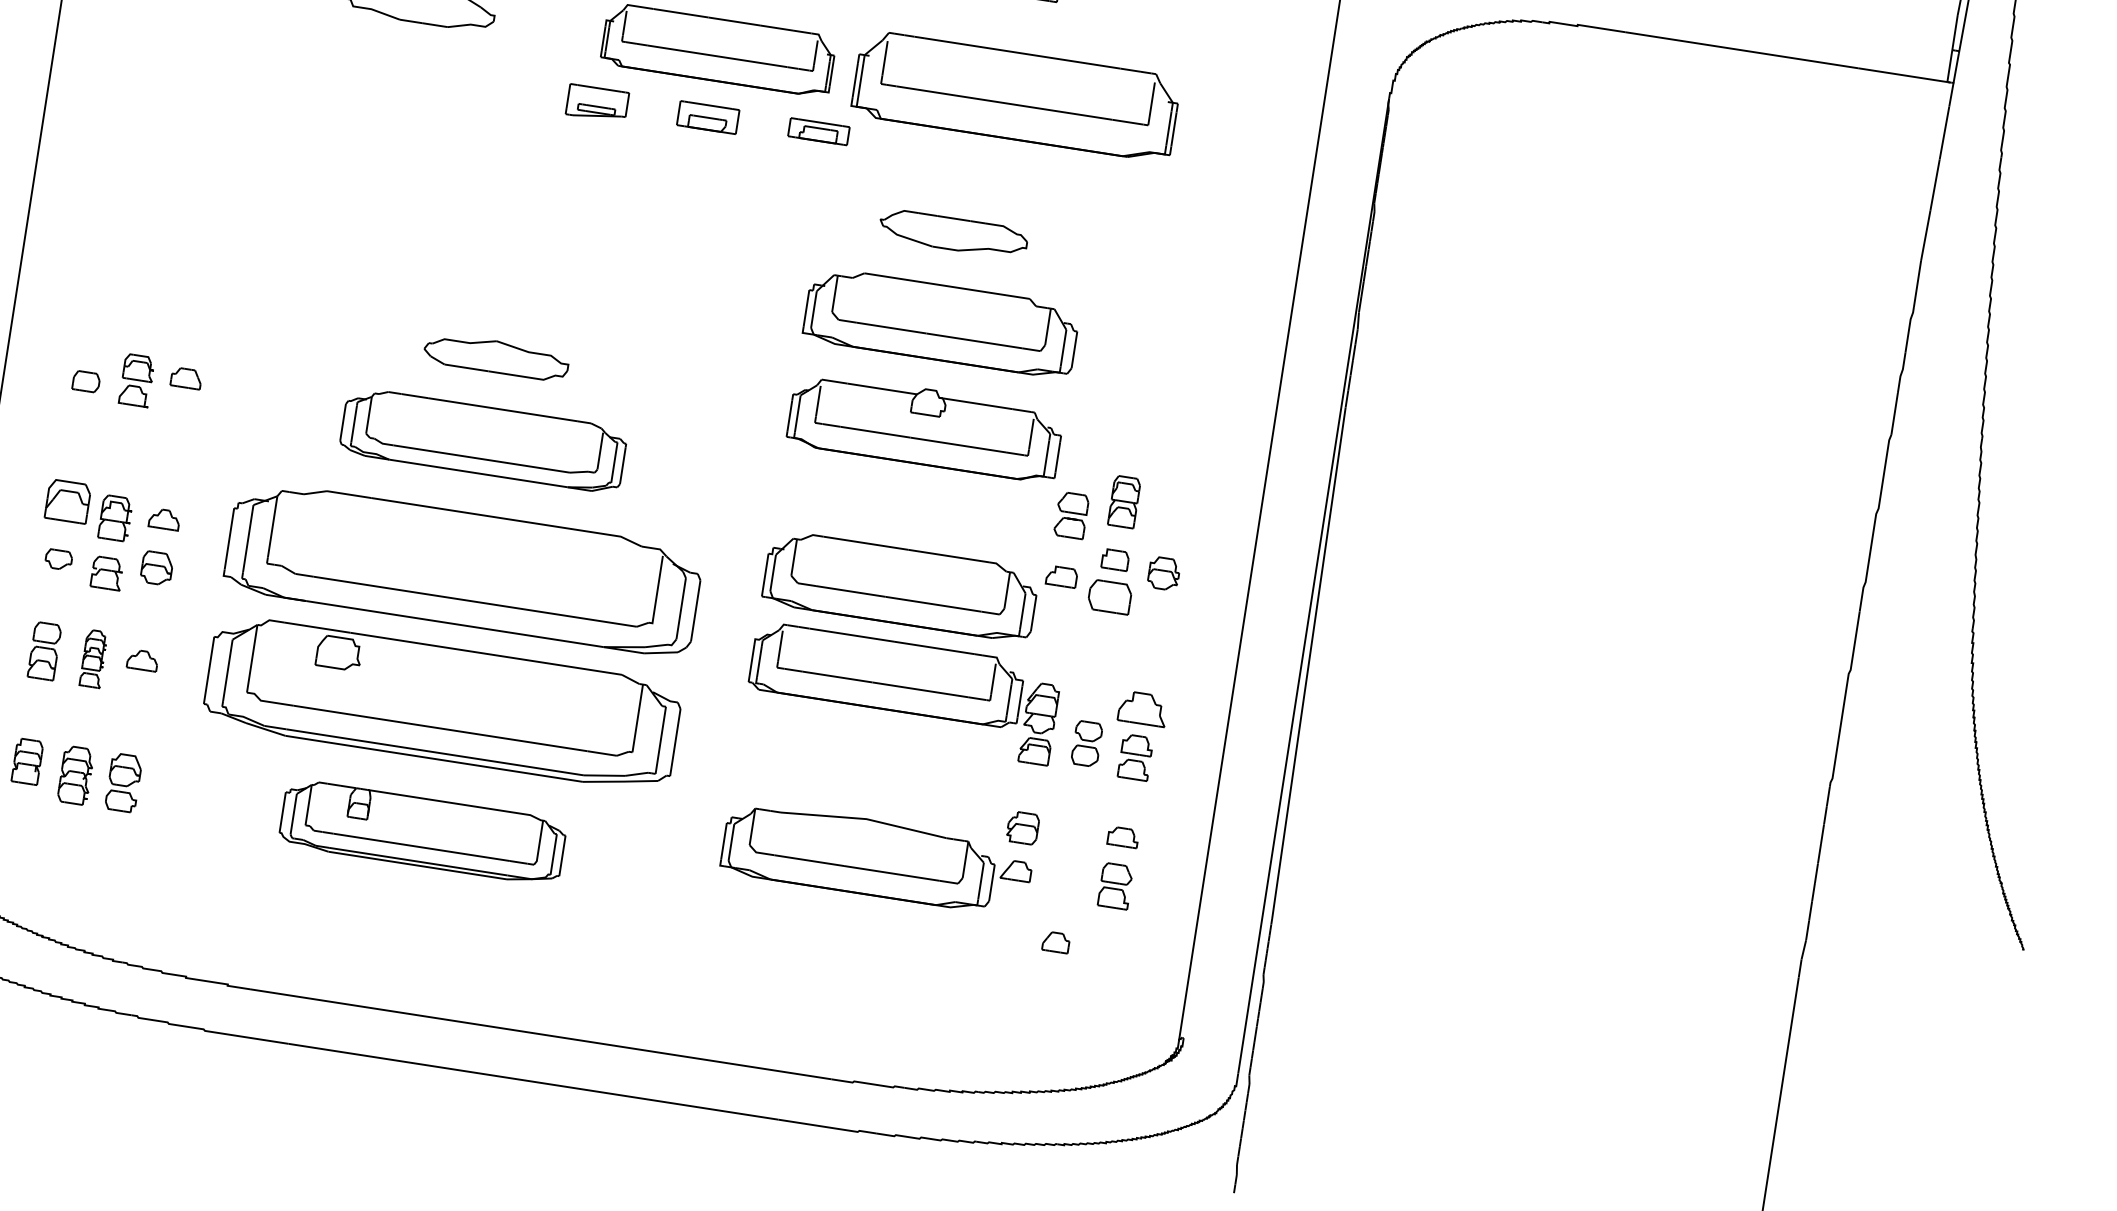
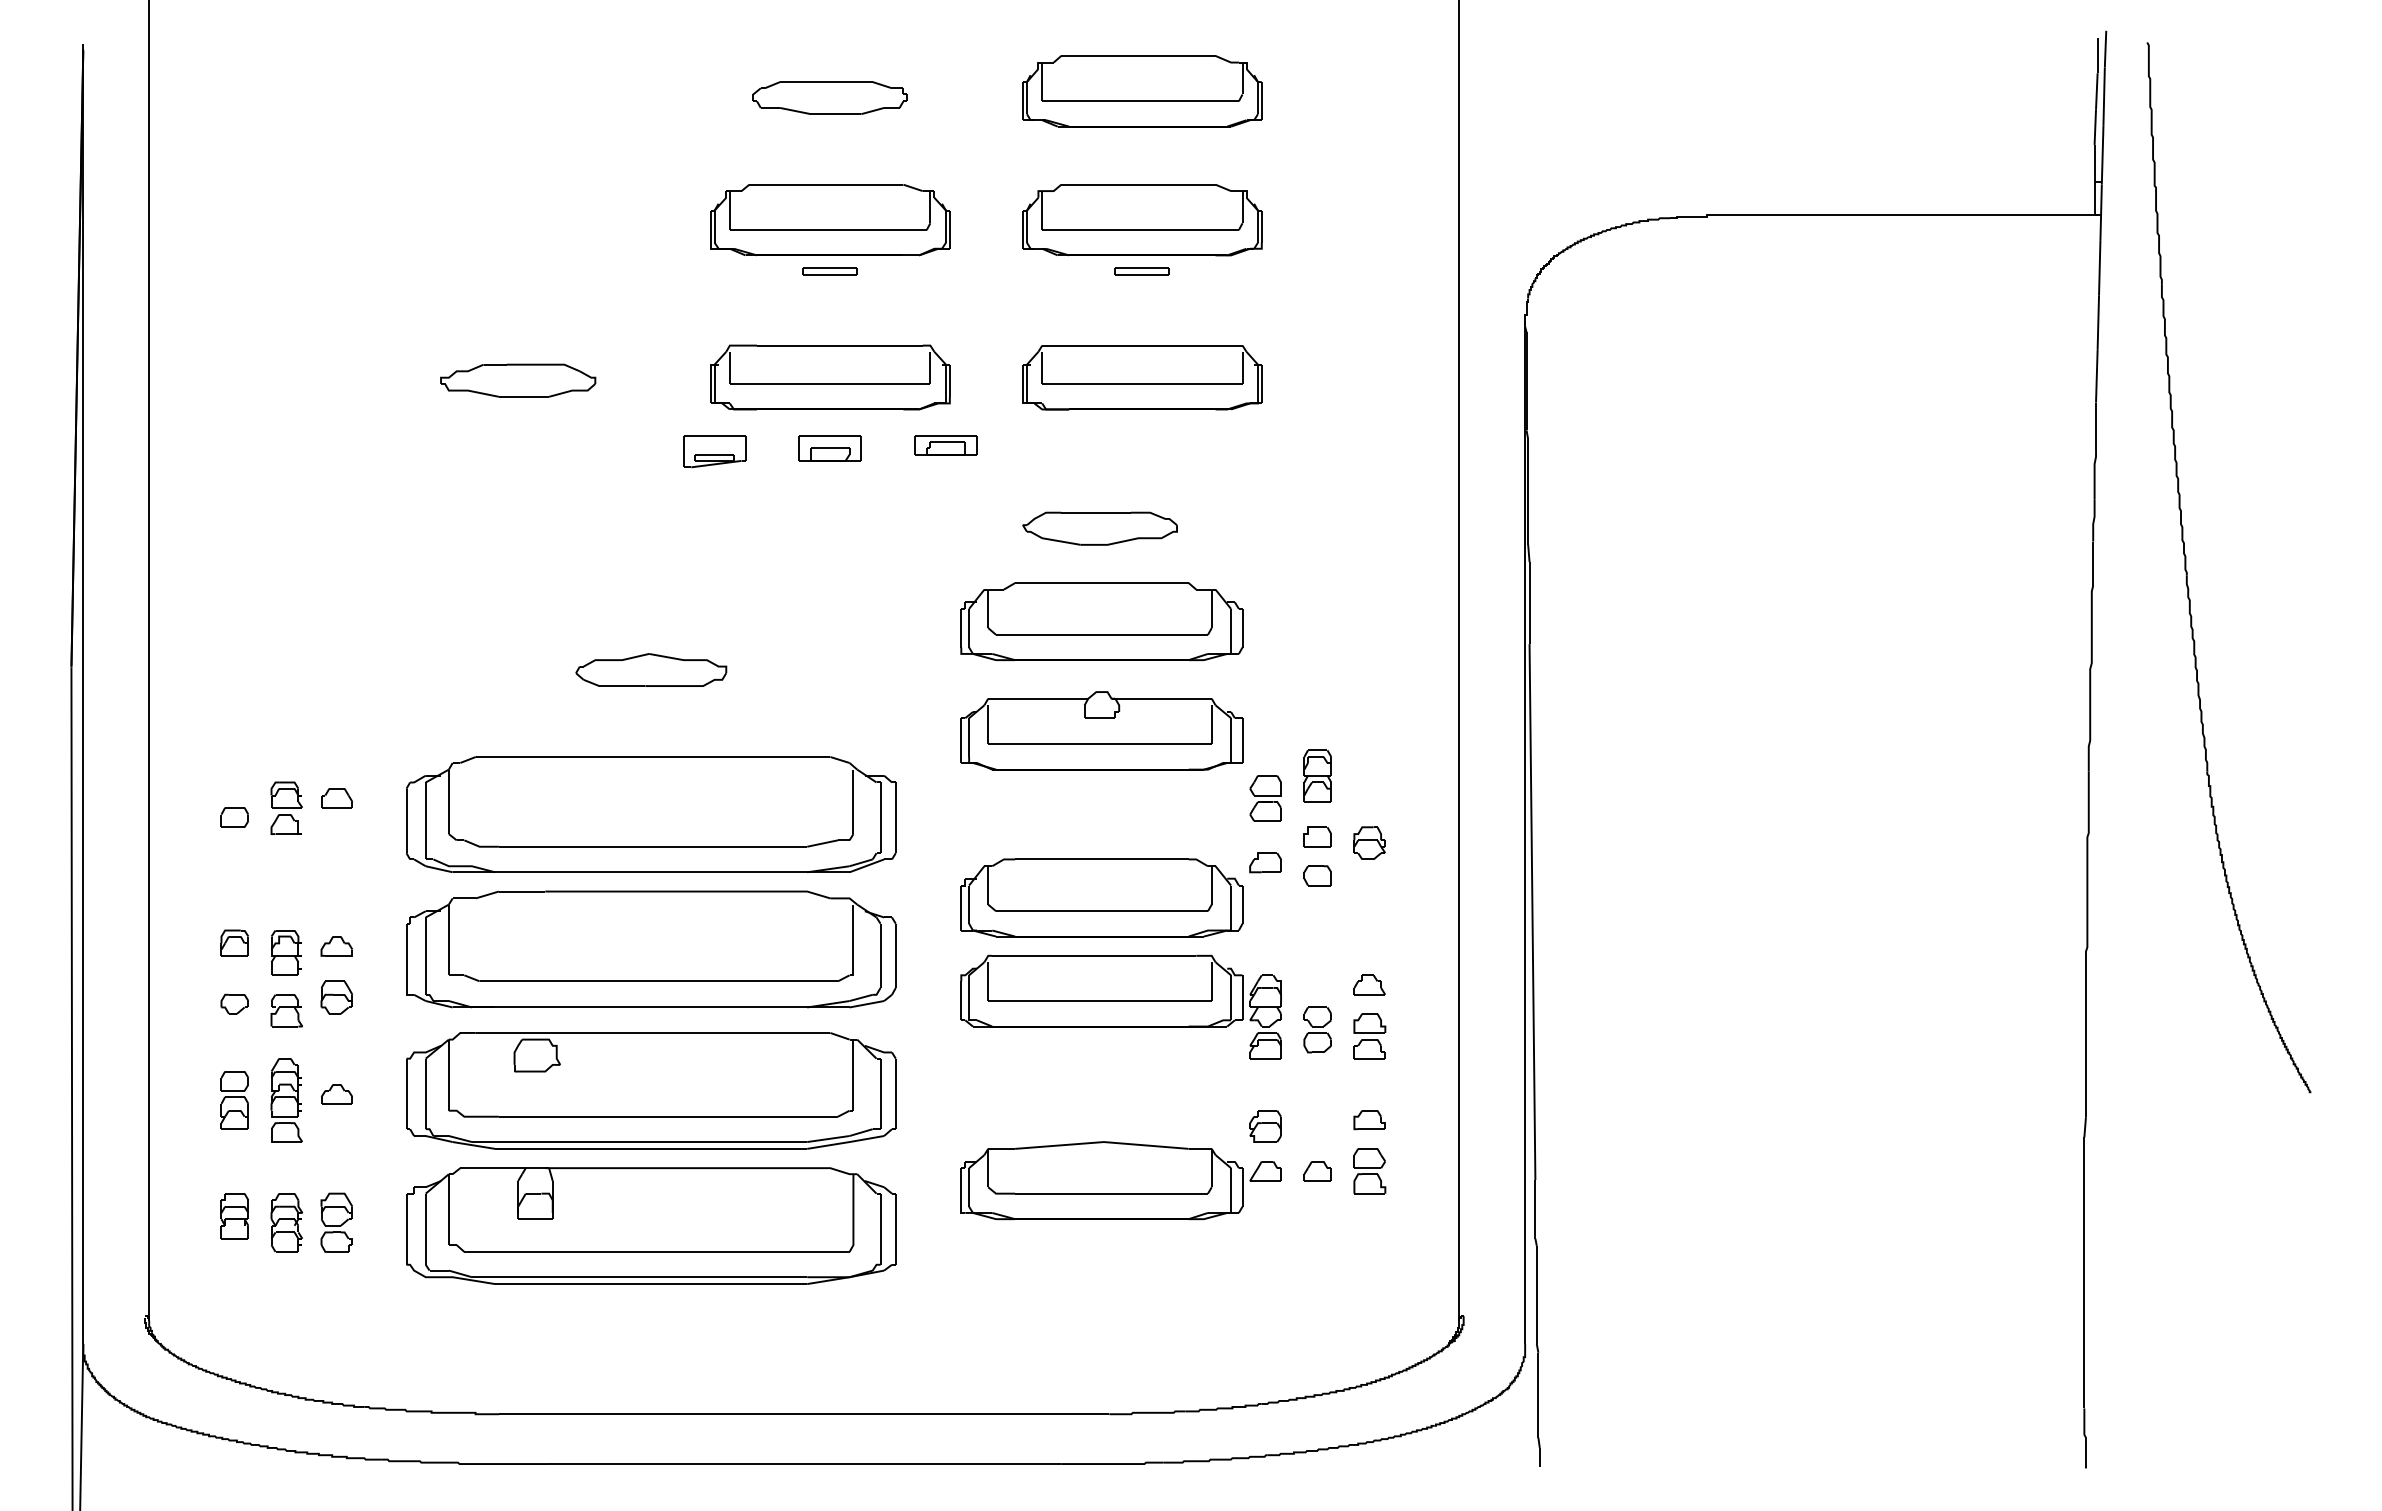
part: (1016, 96) -> (1142, 377), size x0.71
part: (496, 356) -> (651, 669), moved
part: (483, 440) -> (651, 814), size x1.67
part: (67, 500) -> (234, 942), size x0.62
part: (1109, 596) -> (1317, 875), size x0.62
part: (93, 658) -> (286, 1100), size x1.43
part: (1142, 708) -> (1369, 984), size x0.62
part: (423, 831) -> (651, 1225), size x1.67
part: (1055, 942) -> (1317, 1171), moved

